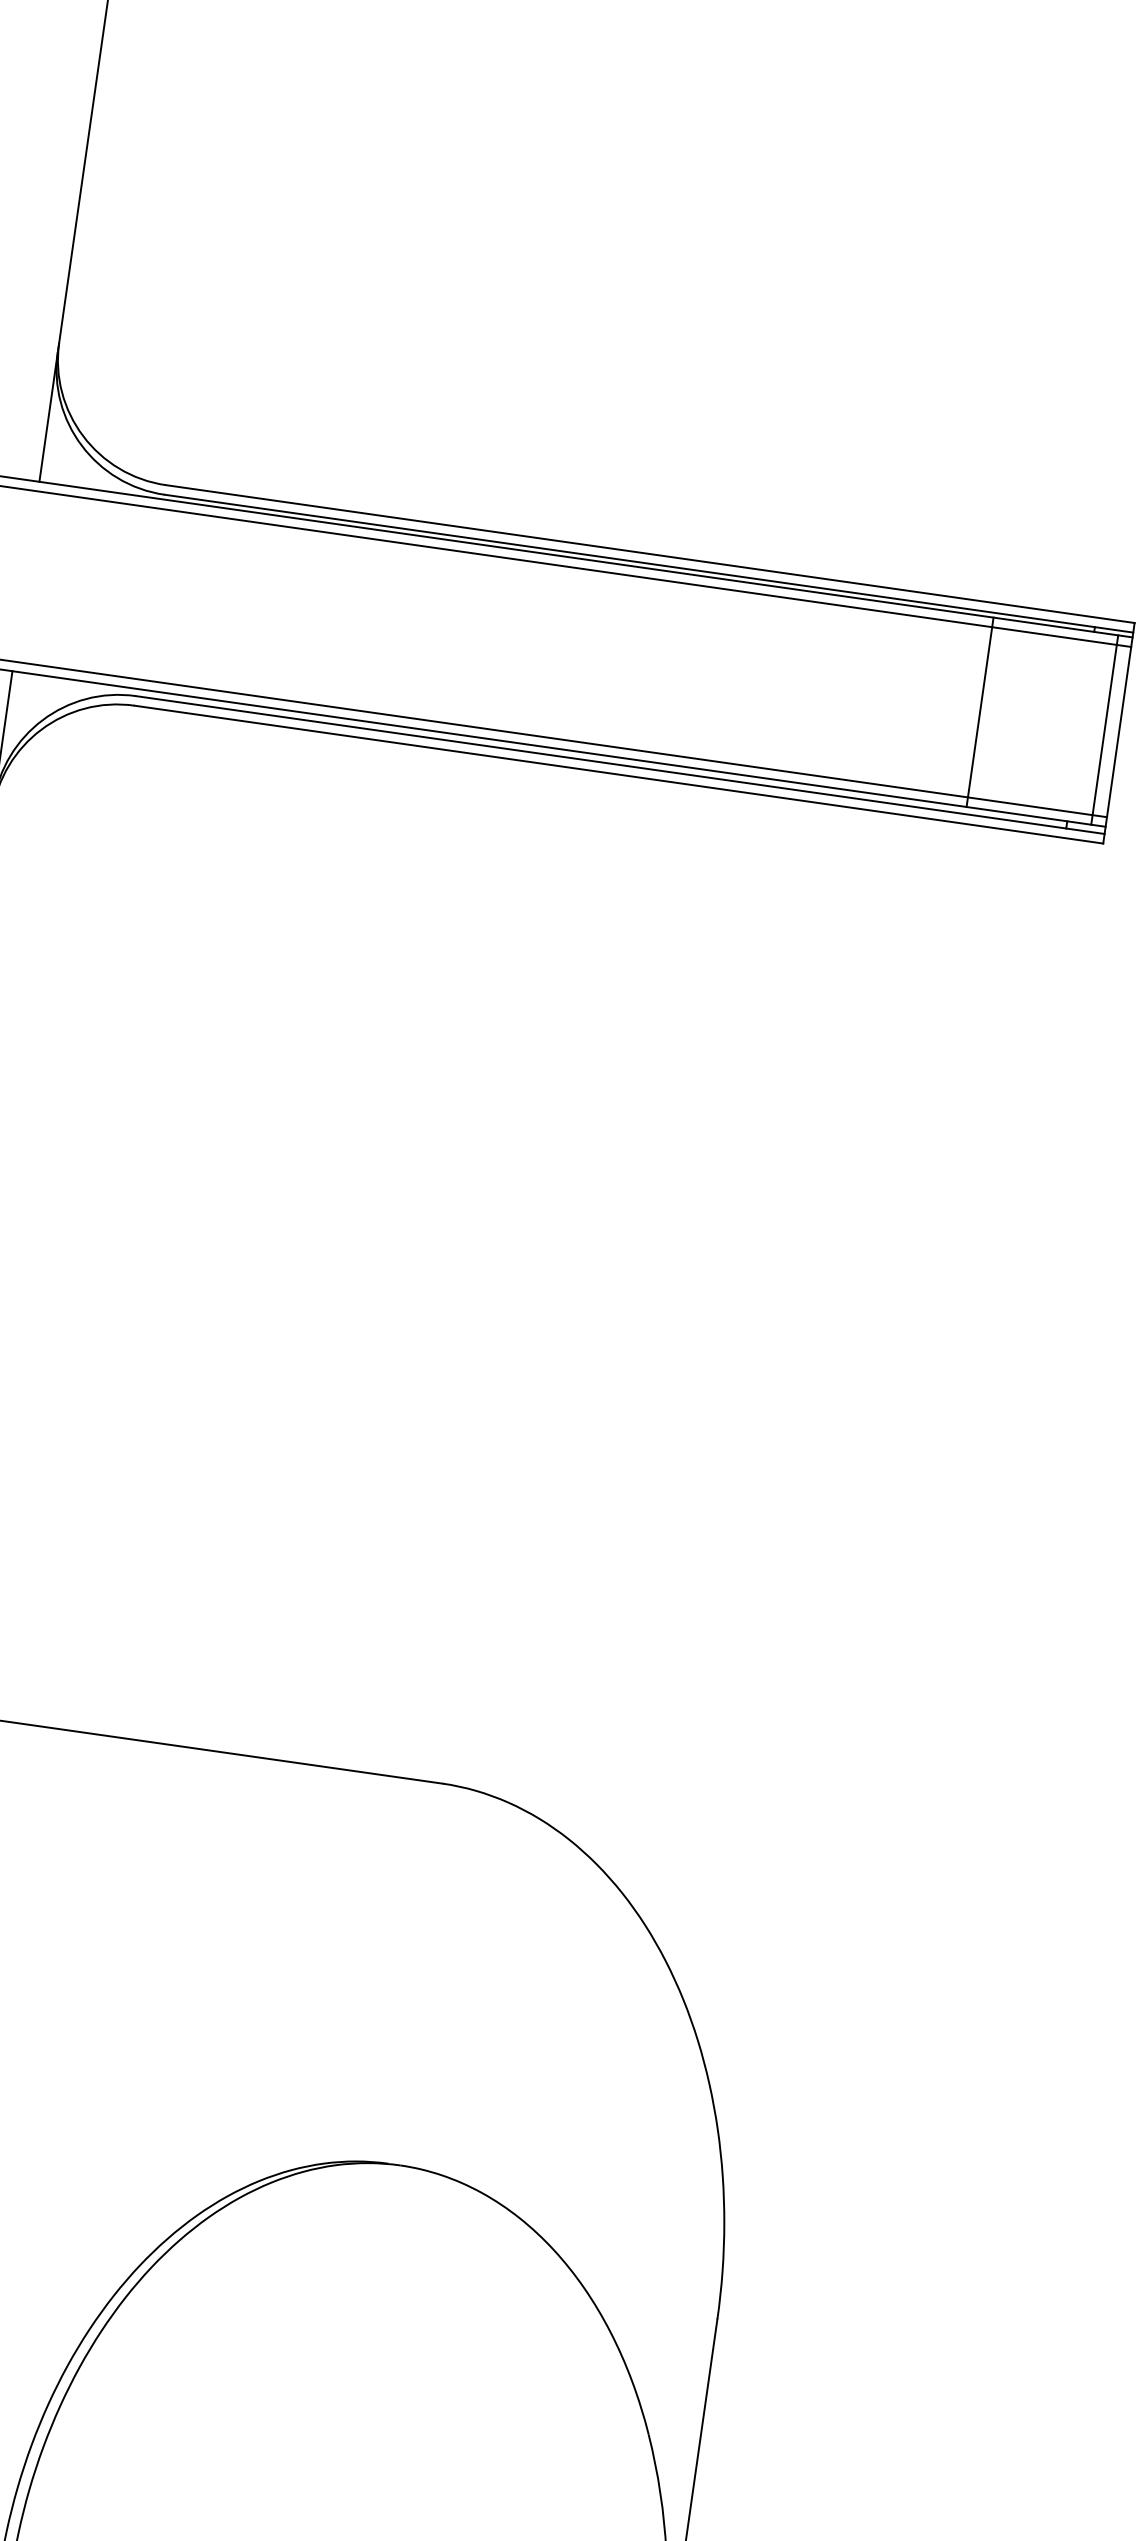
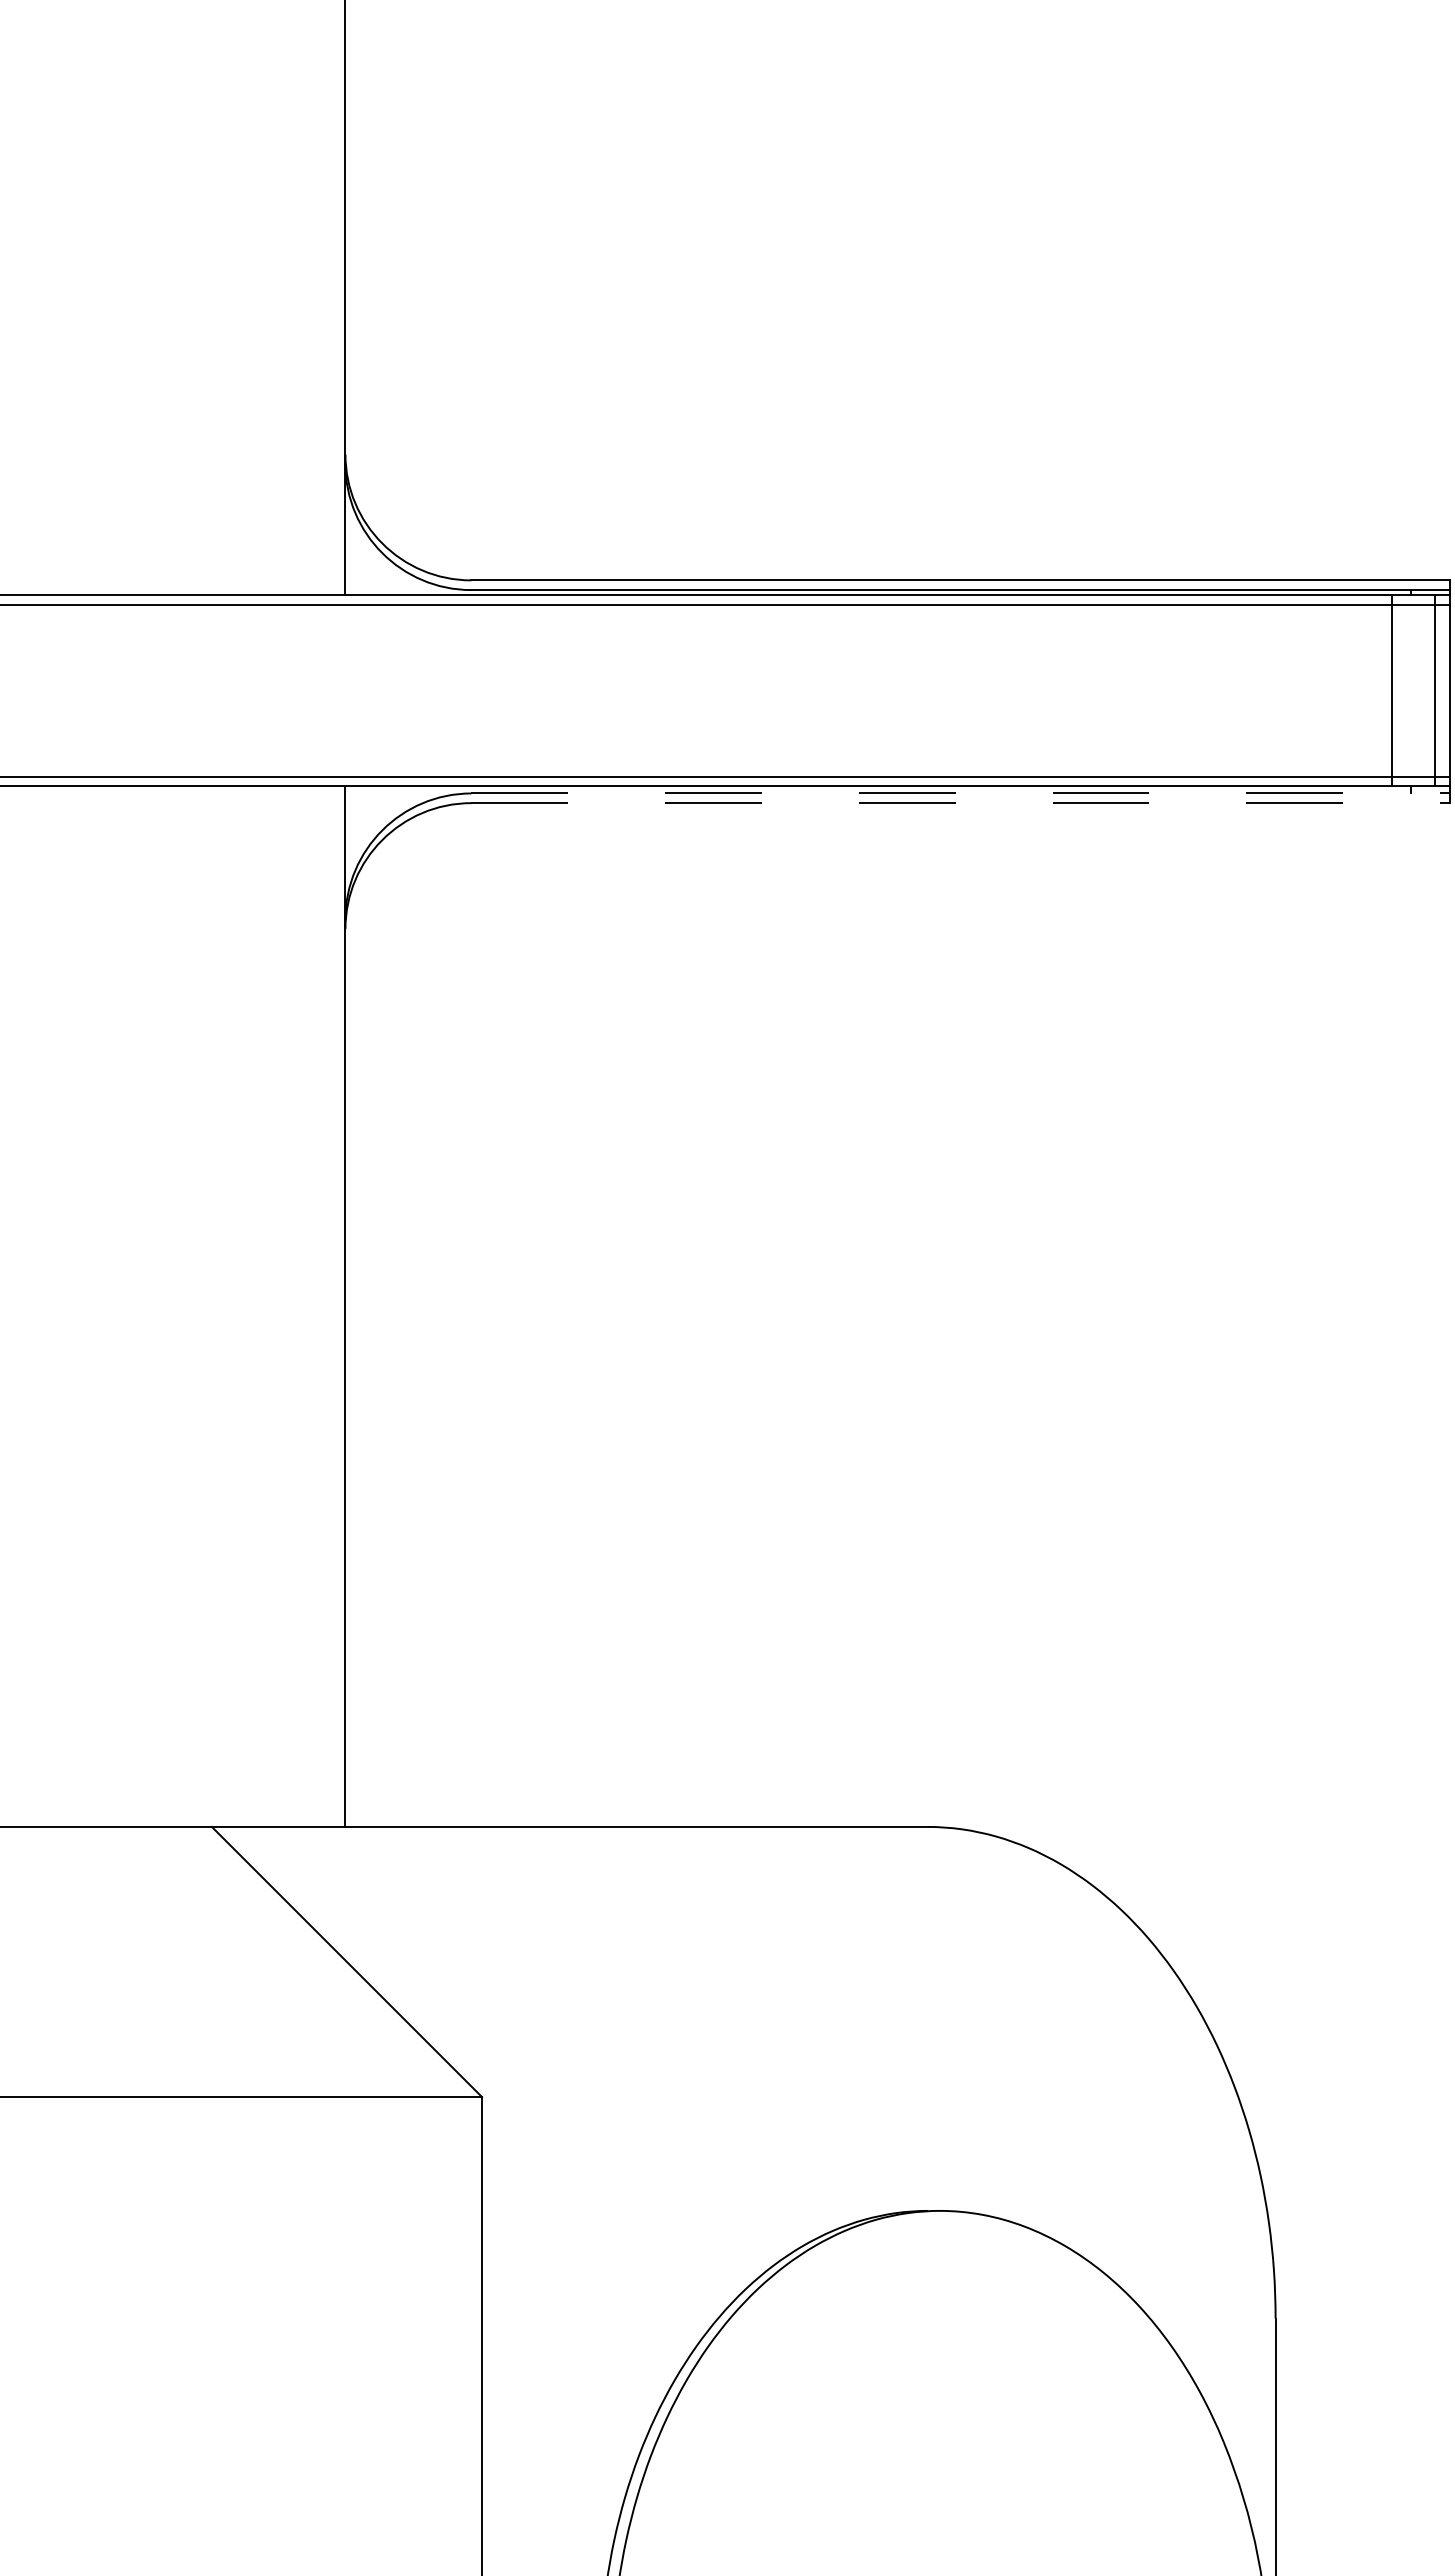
line: (980, 712) -> (1392, 690), moved
line: (621, 765) -> (961, 793), solid -> dashed
line: (619, 775) -> (961, 803), solid -> dashed

